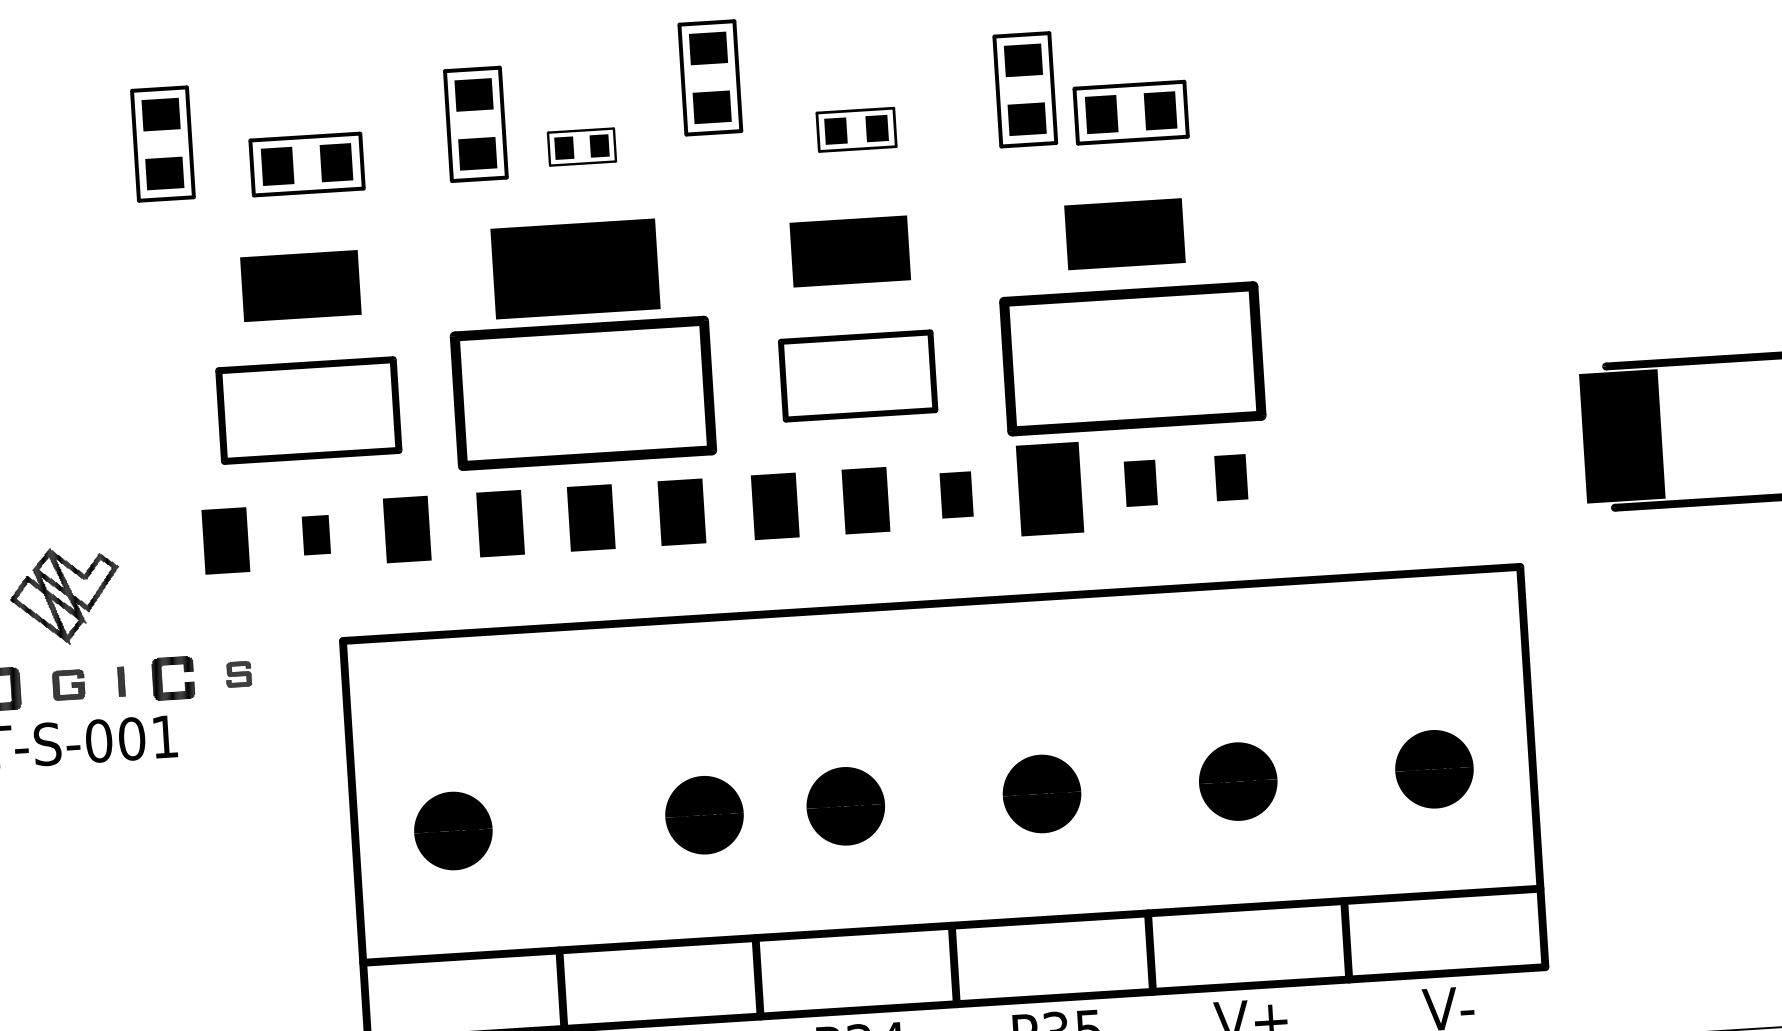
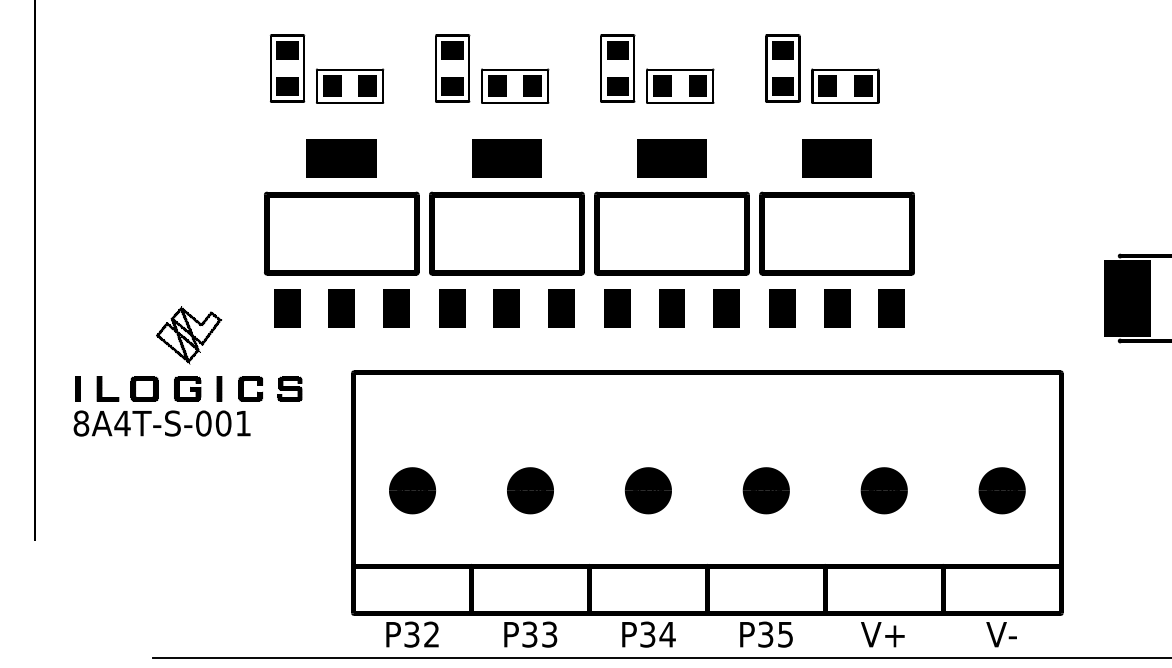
part: (709, 77) -> (617, 68), moved
part: (856, 128) -> (680, 85), size x1.43
part: (162, 143) -> (287, 68), moved
part: (582, 145) -> (515, 85), size x1.67
part: (574, 268) -> (506, 158), size x0.71
part: (857, 375) -> (671, 233), size x1.67
part: (308, 410) -> (341, 233), size x1.43
part: (1231, 477) -> (891, 308), size x1.43
part: (1141, 483) -> (837, 308), size x1.43
part: (1049, 489) -> (782, 308), size x0.71
part: (956, 494) -> (726, 308), size x1.43
part: (316, 535) -> (341, 308), size x1.67
part: (237, 673) -> (289, 388), size x1.67
part: (121, 681) -> (219, 388), size x1.43
part: (68, 684) -> (187, 388), size x1.43
text: (704, 814) -> (530, 490), moved

